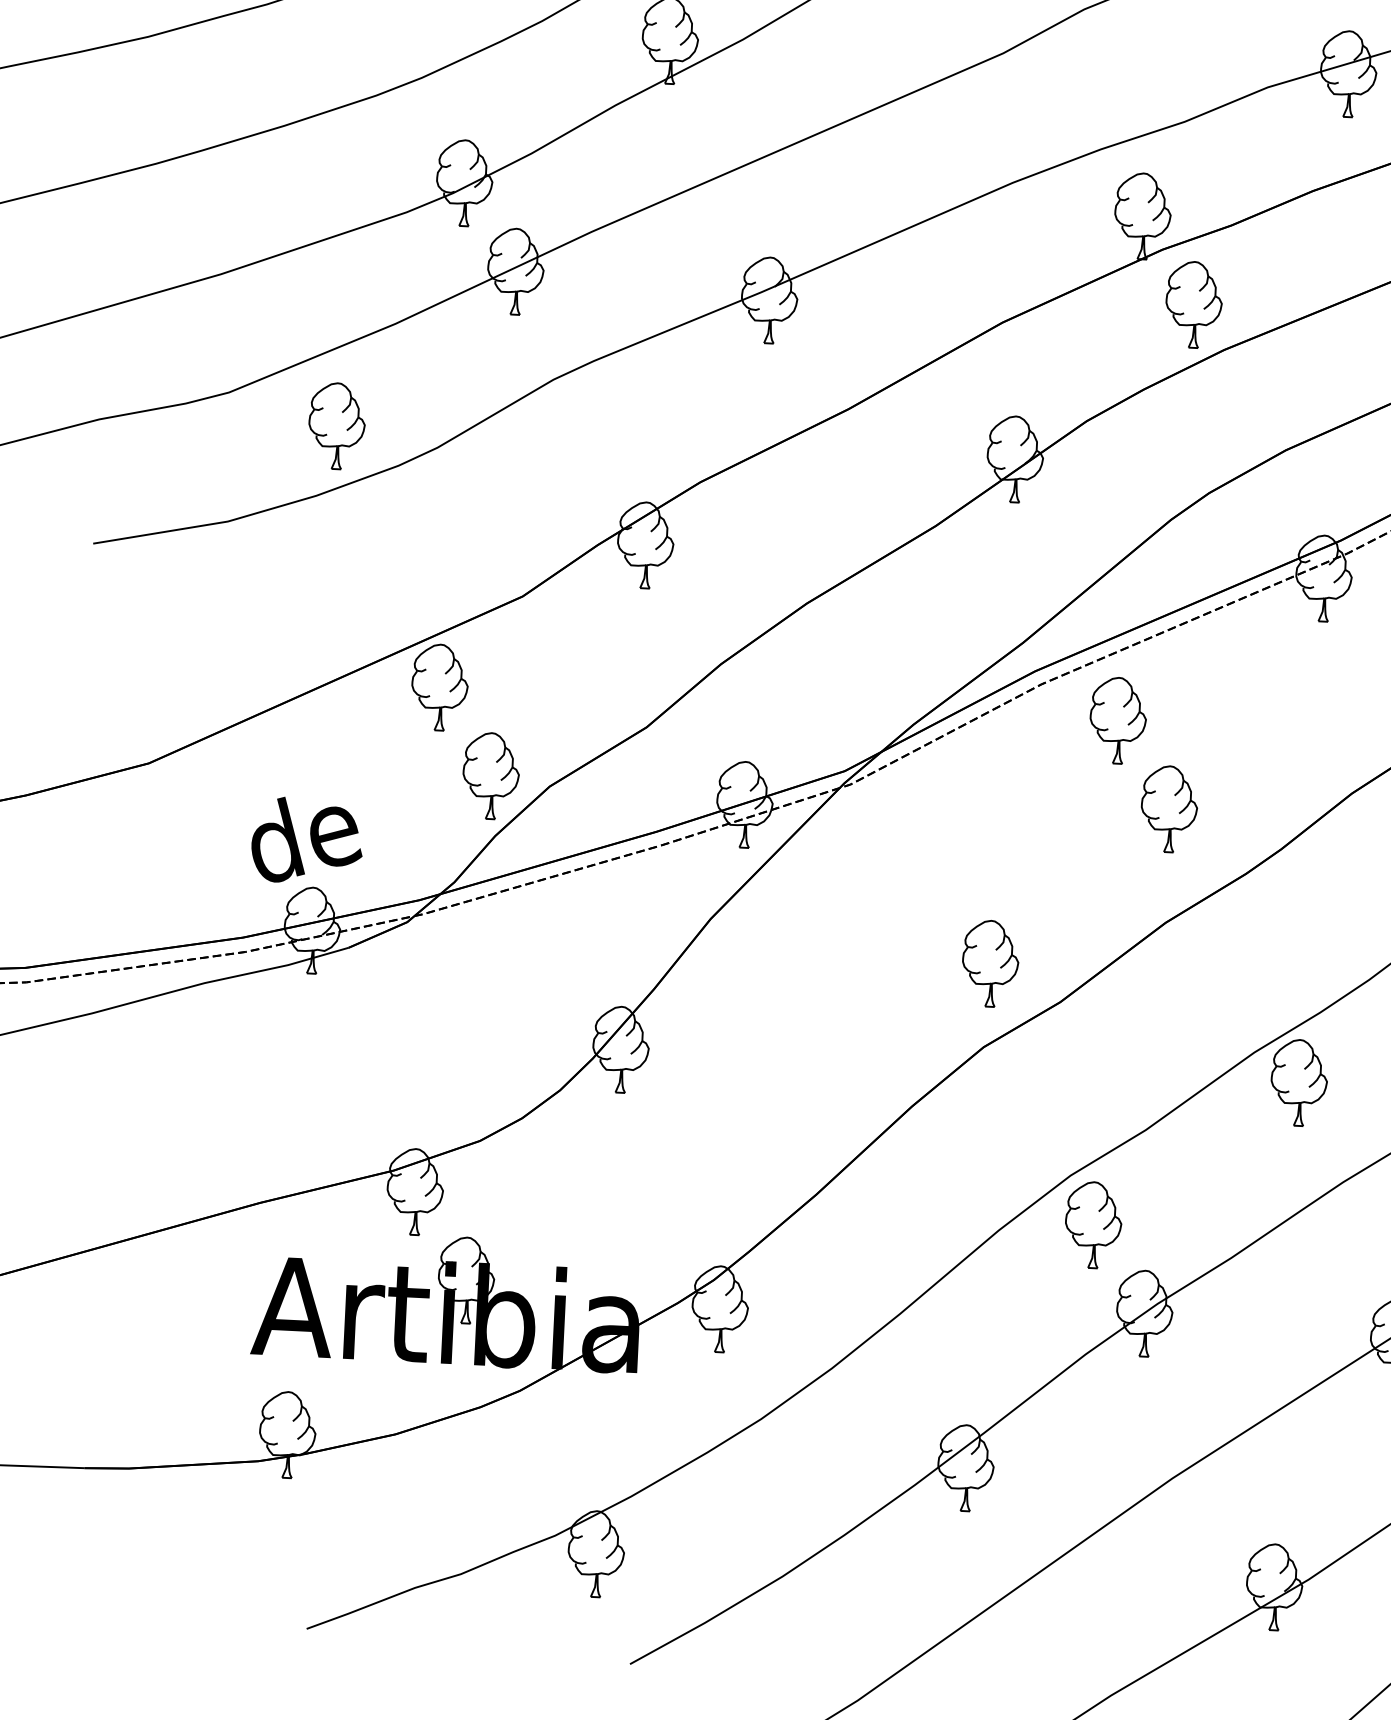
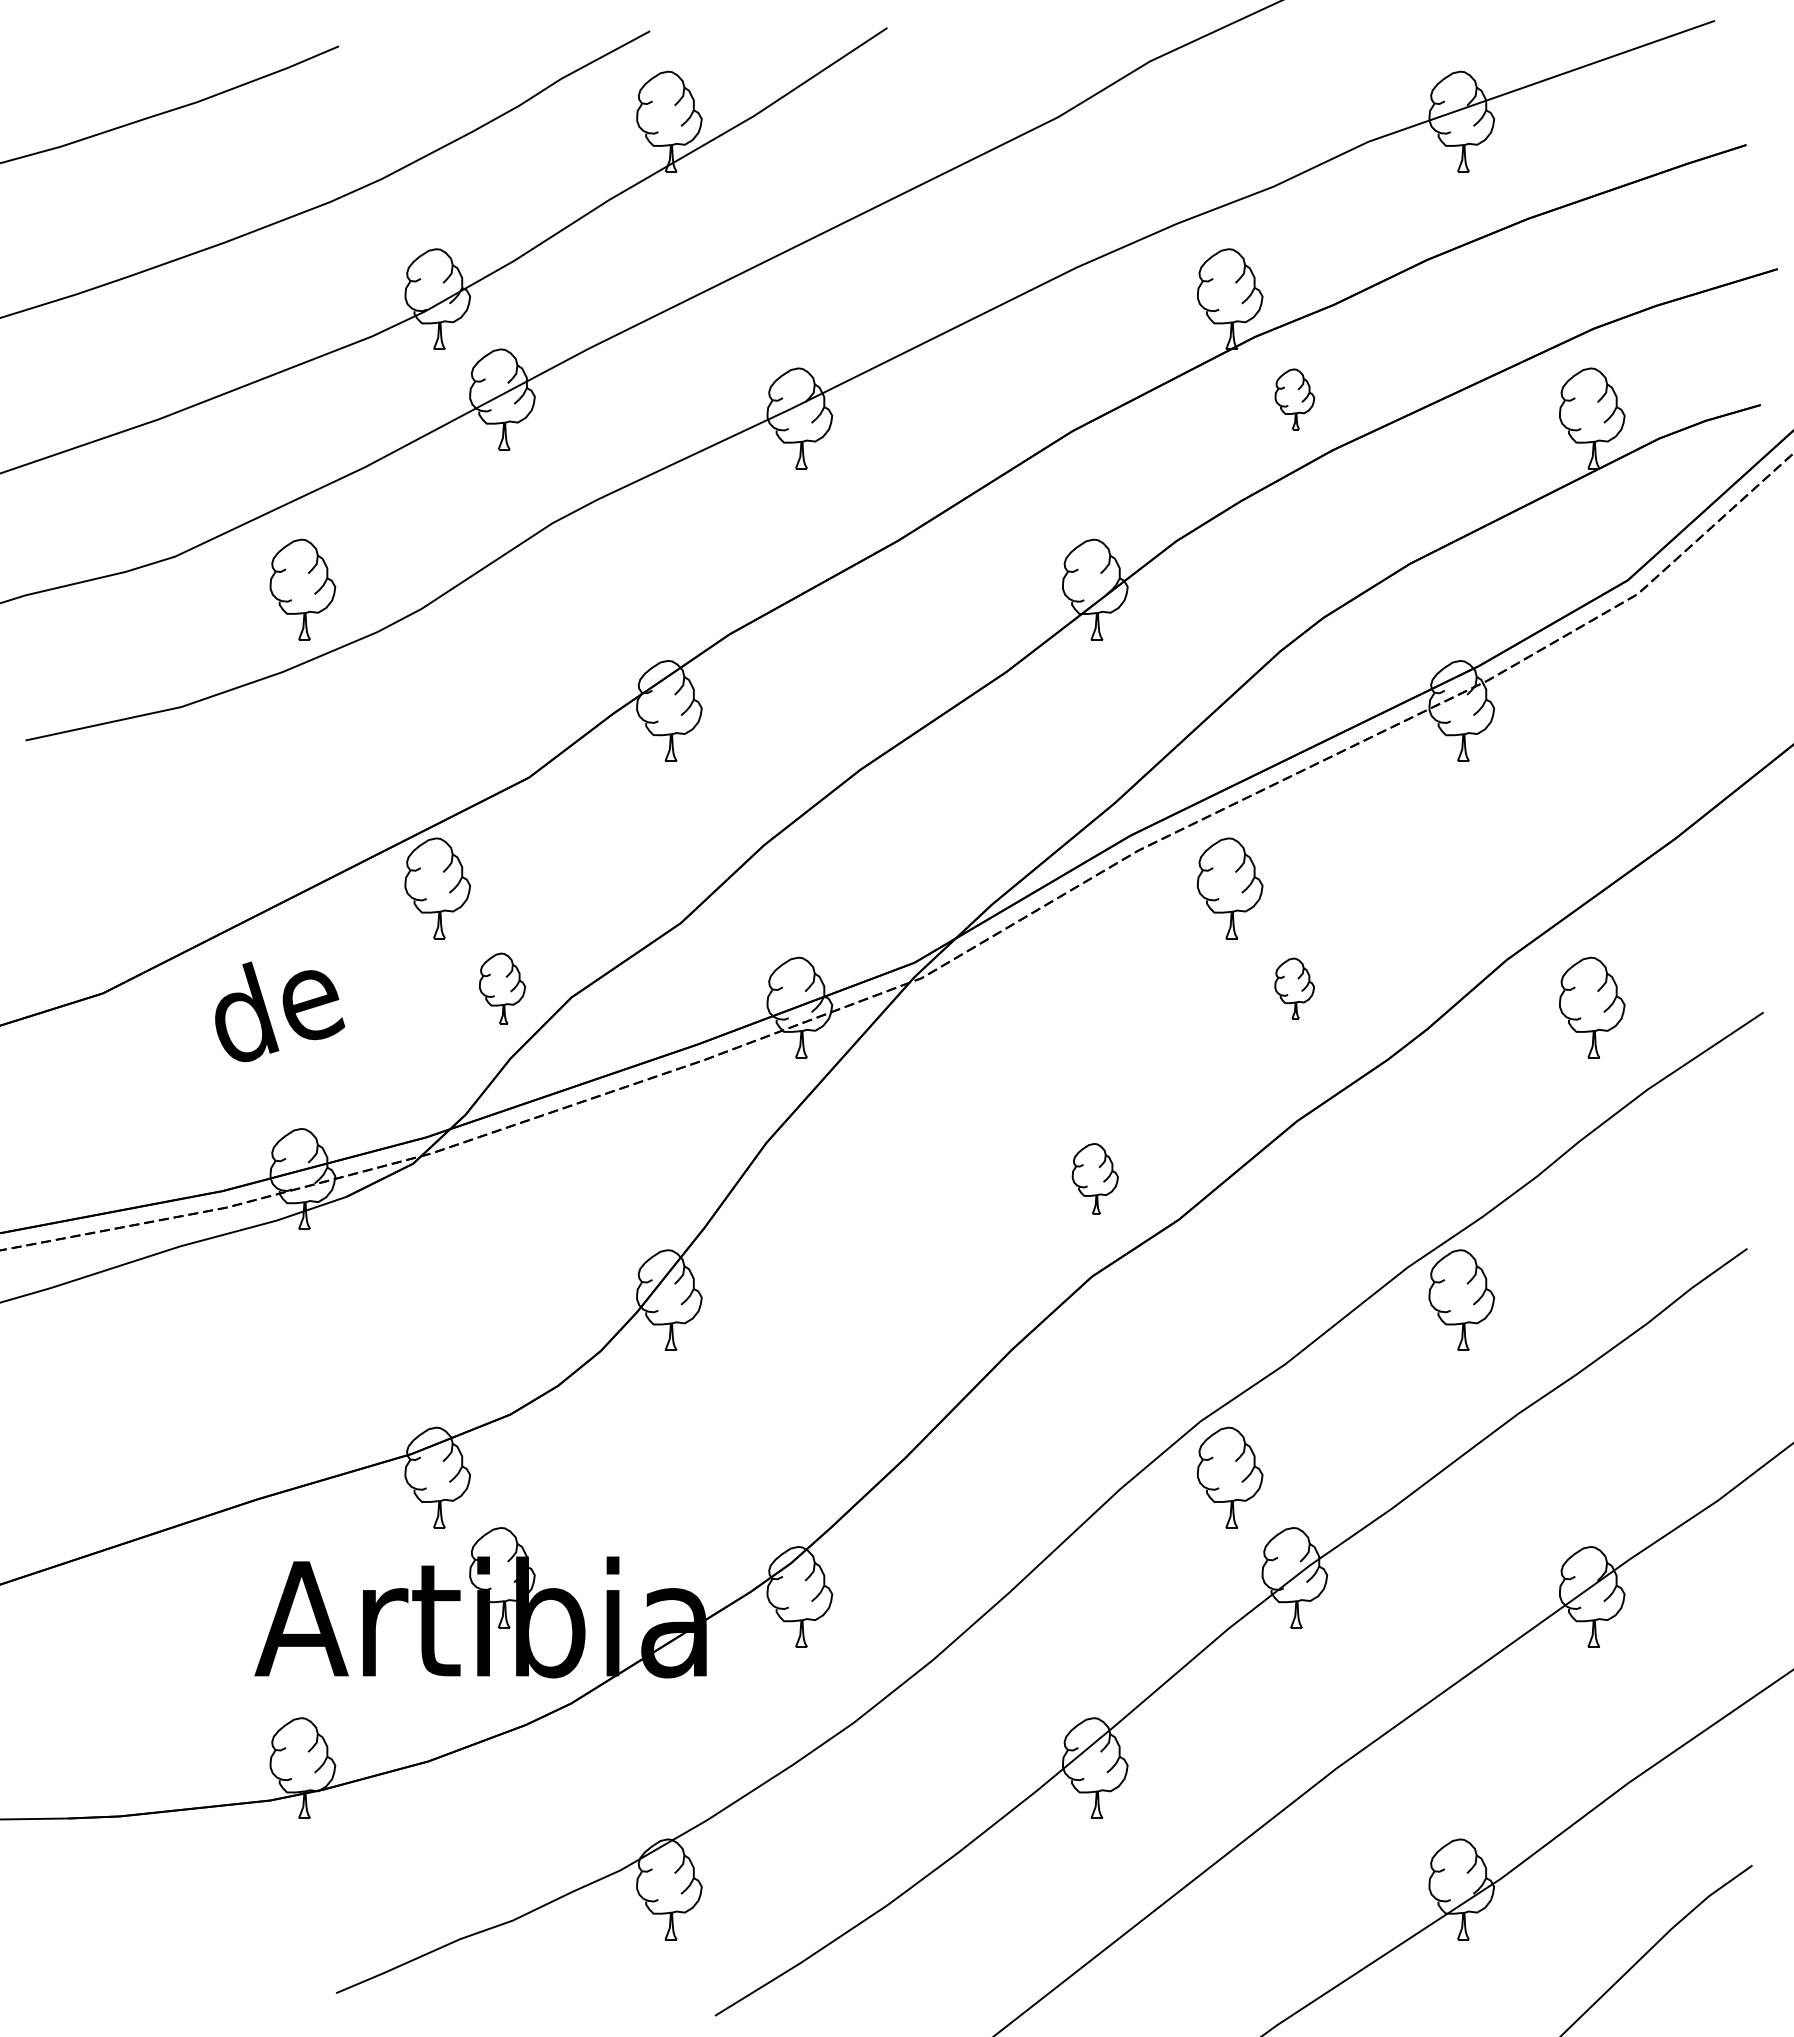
part: (1193, 304) -> (1294, 399), size x0.6
part: (491, 775) -> (502, 988), size x0.7
part: (1169, 809) -> (1294, 988), size x0.6
text: (307, 840) -> (280, 1011), moved
part: (990, 963) -> (1095, 1178), size x0.7

